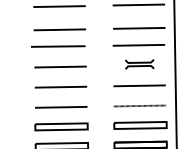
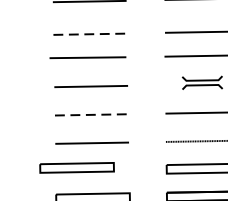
line: (60, 29) -> (91, 33), solid -> dashed
line: (61, 87) -> (92, 115), solid -> dashed
part: (61, 126) -> (77, 167), moved

